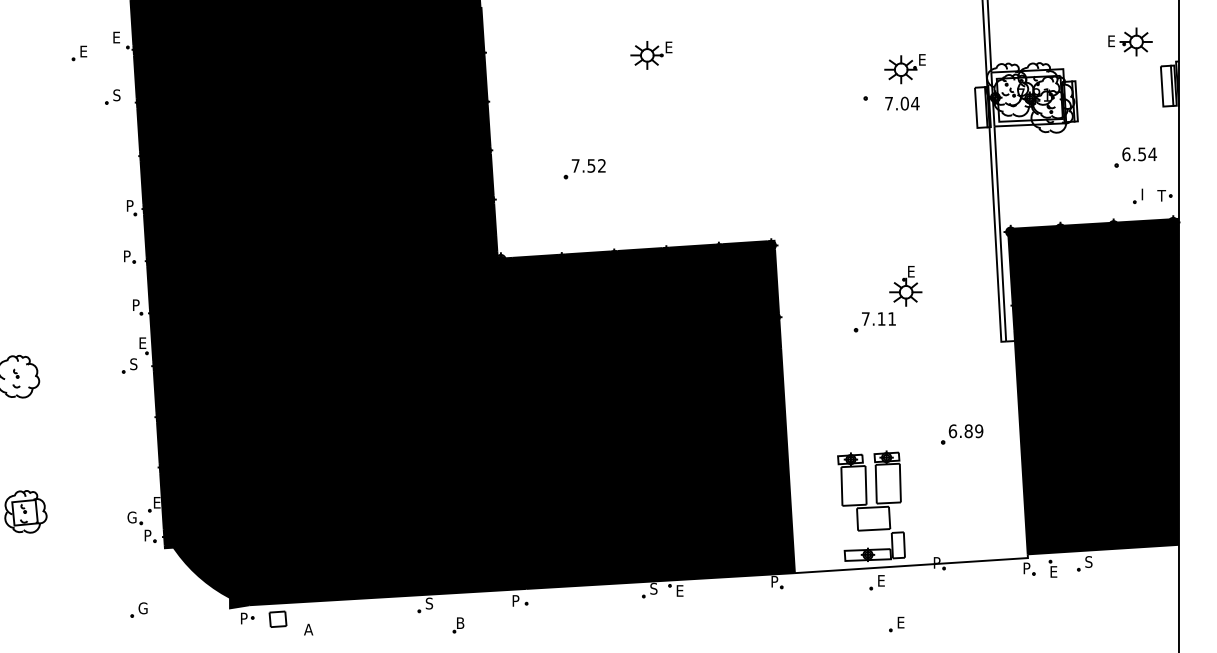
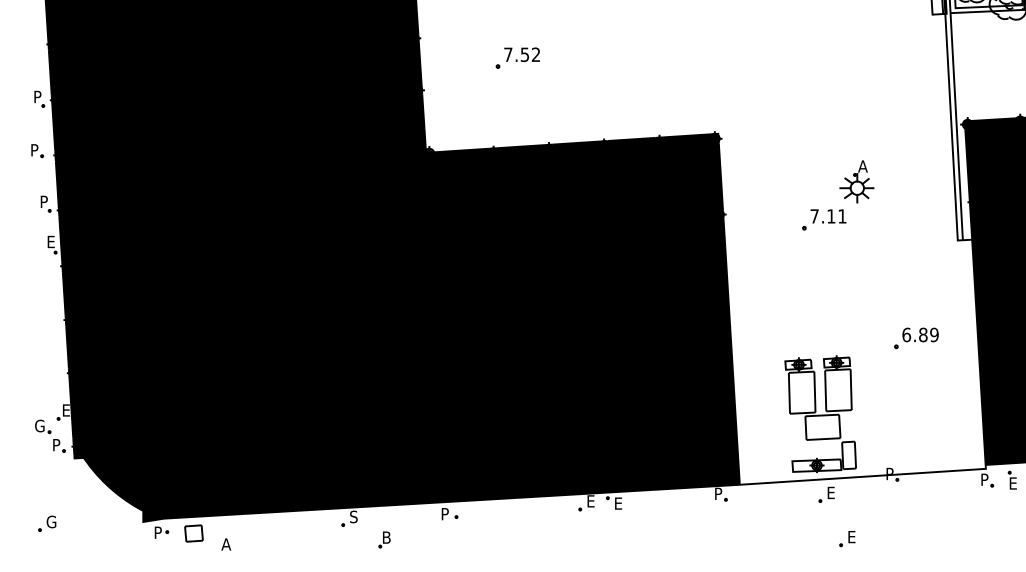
text: (911, 271) -> (862, 166), E -> A
part: (129, 365) -> (37, 265), removed
text: (653, 588) -> (590, 501), S -> E

